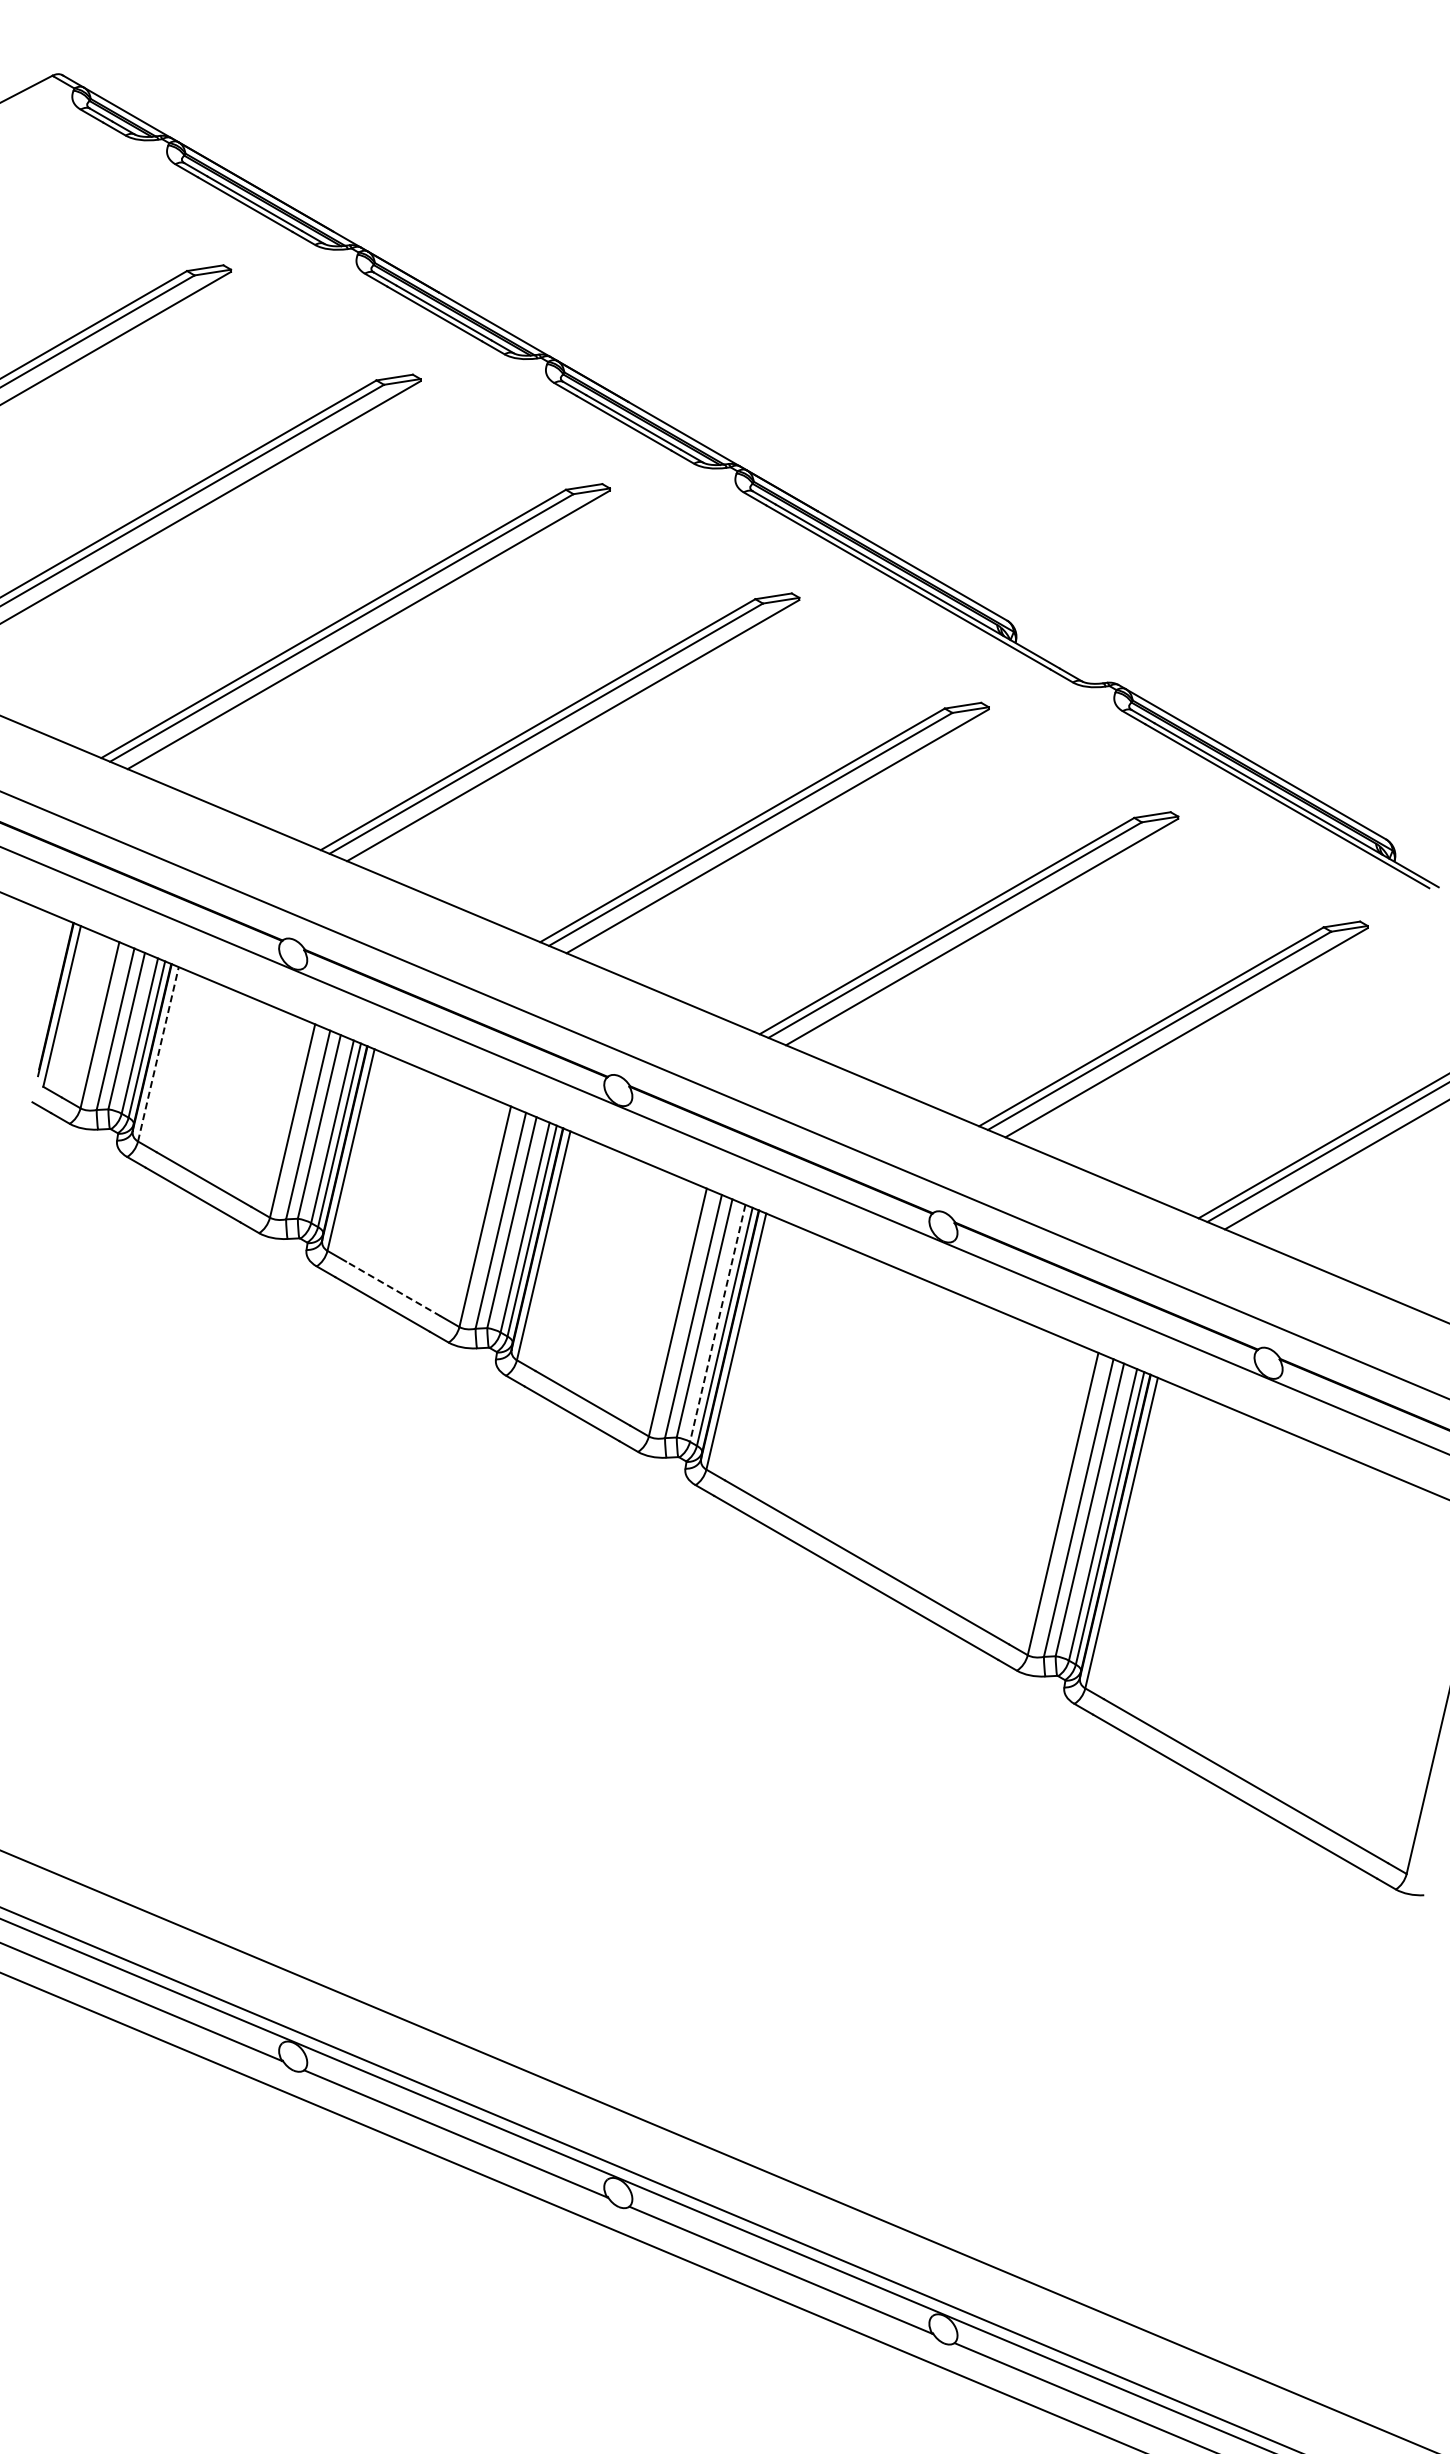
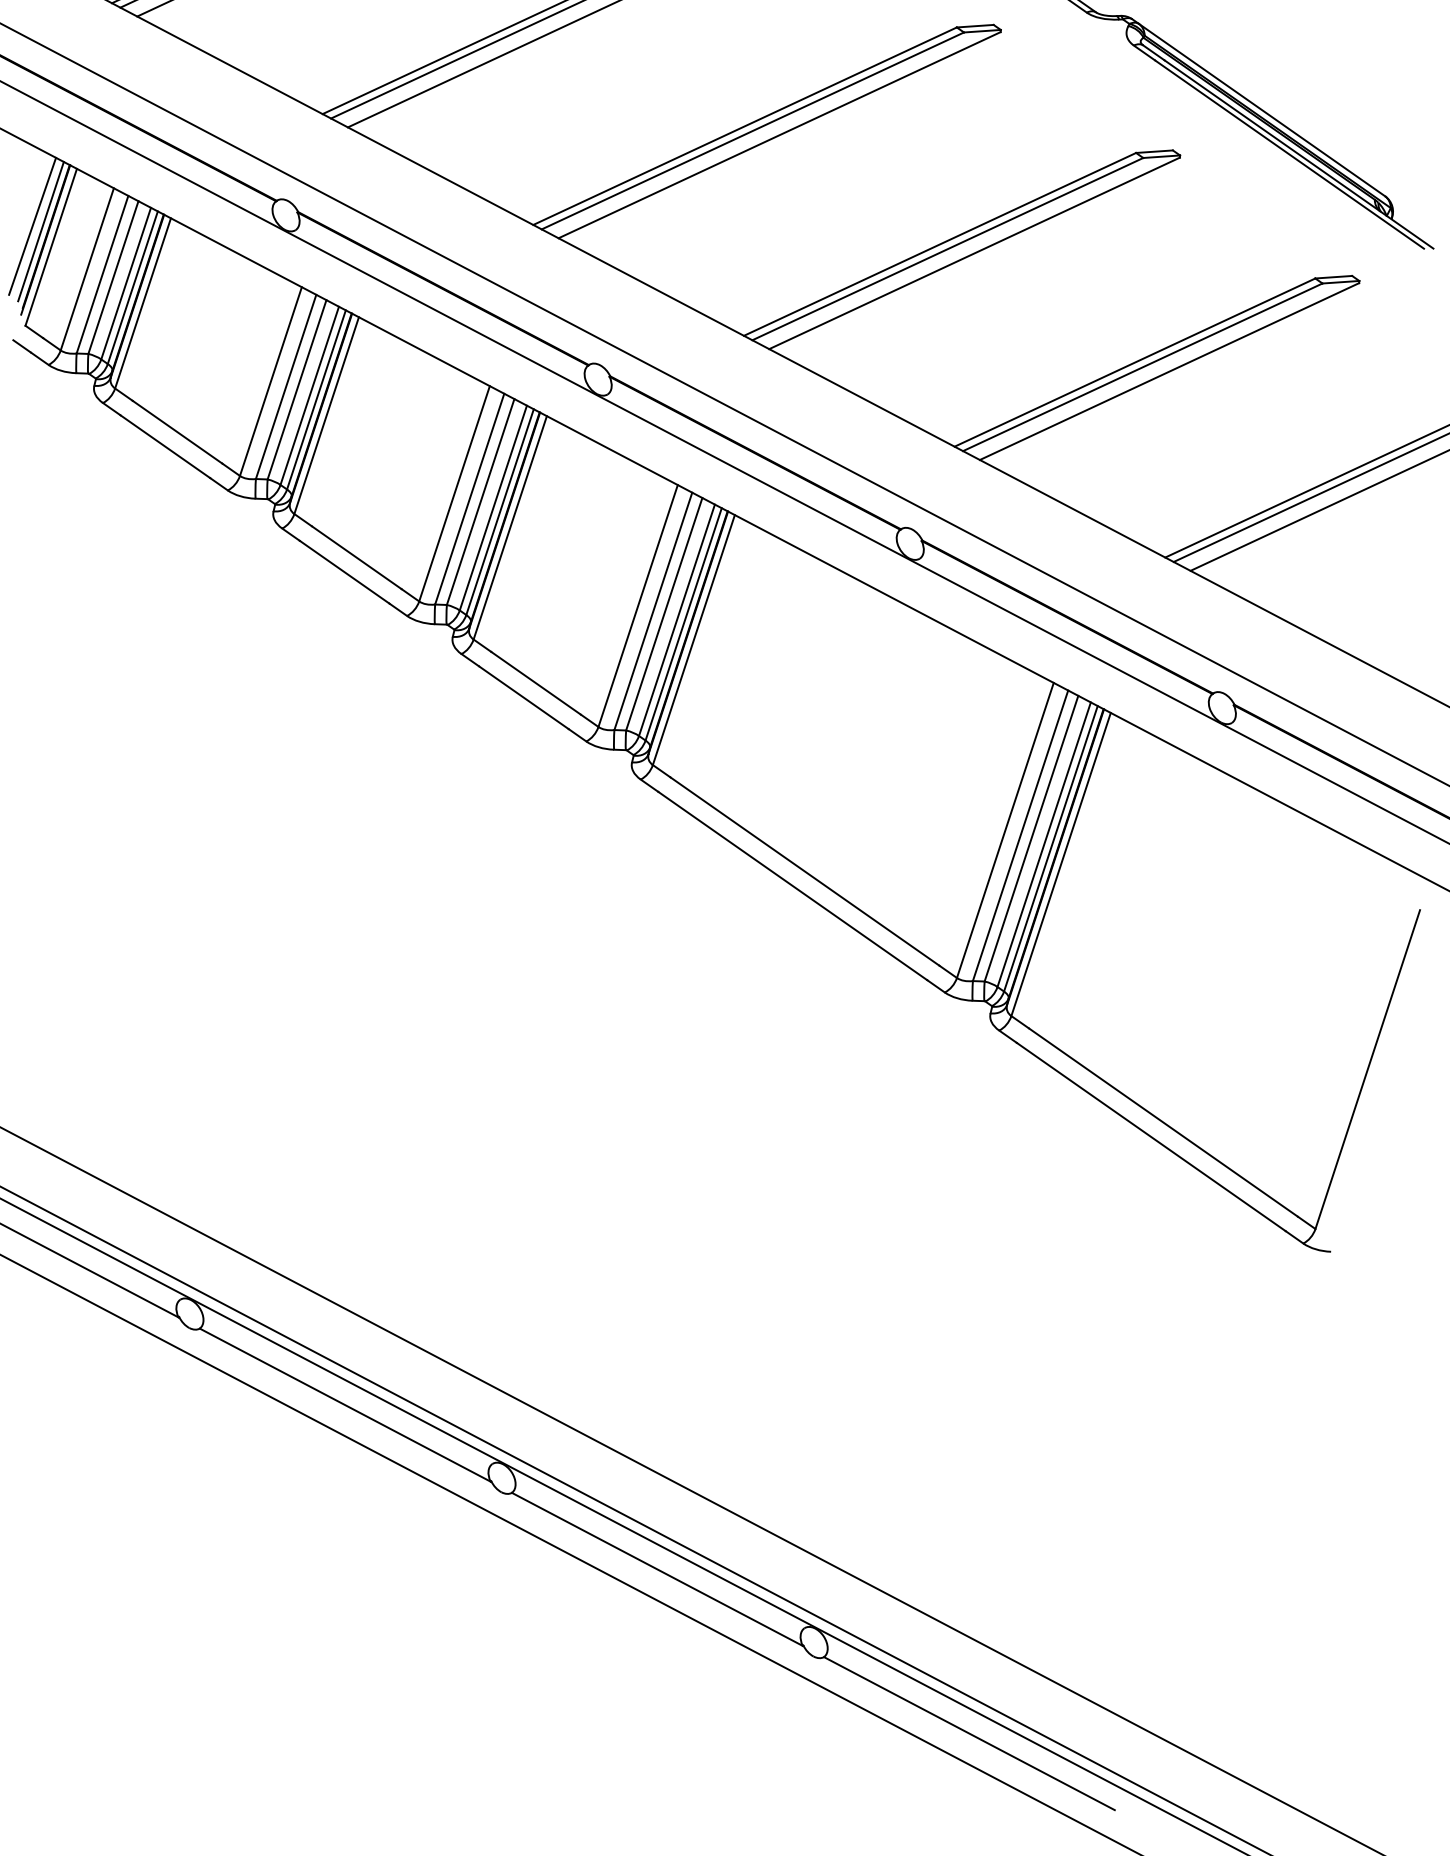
line: (41, 986) -> (32, 225), added
line: (50, 991) -> (40, 231), added
line: (158, 1054) -> (143, 303), dashed -> solid
line: (393, 1288) -> (356, 557), dashed -> solid
line: (717, 1323) -> (676, 620), dashed -> solid

